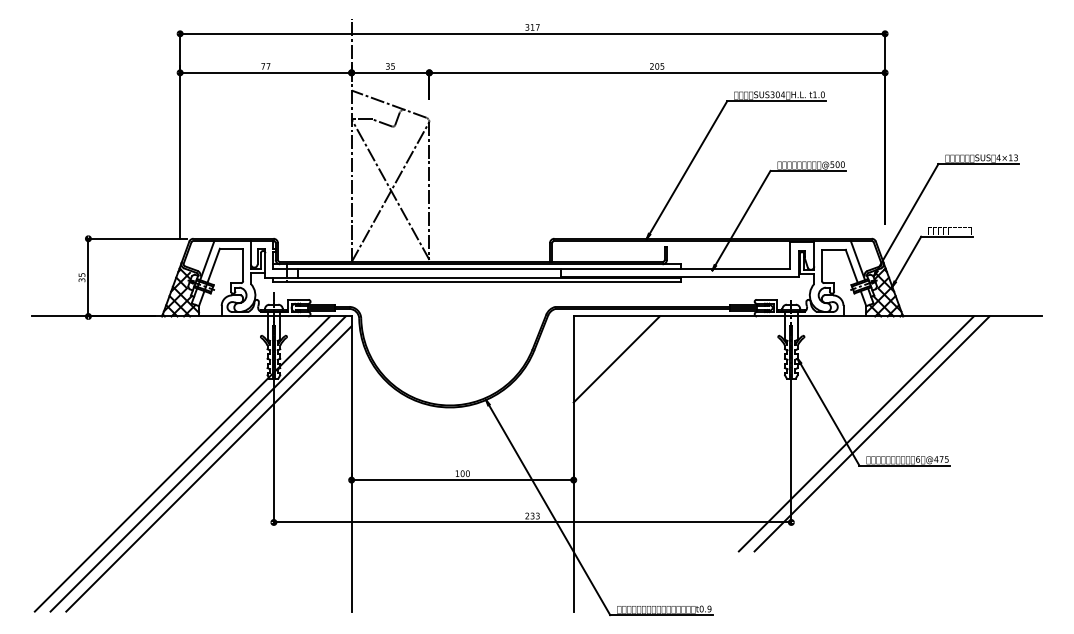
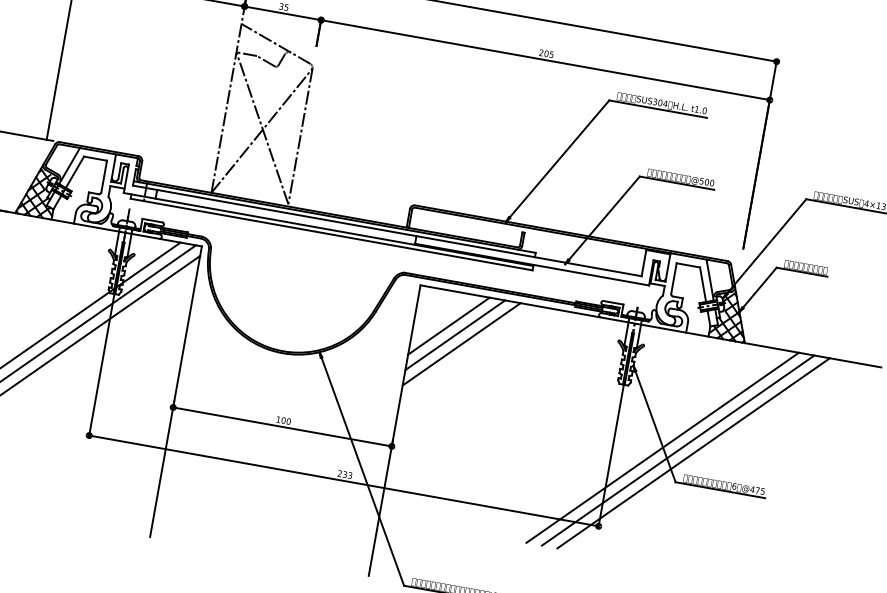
line: (608, 351) -> (448, 325), added
line: (624, 367) -> (461, 344), added
line: (840, 433) -> (662, 447), added

